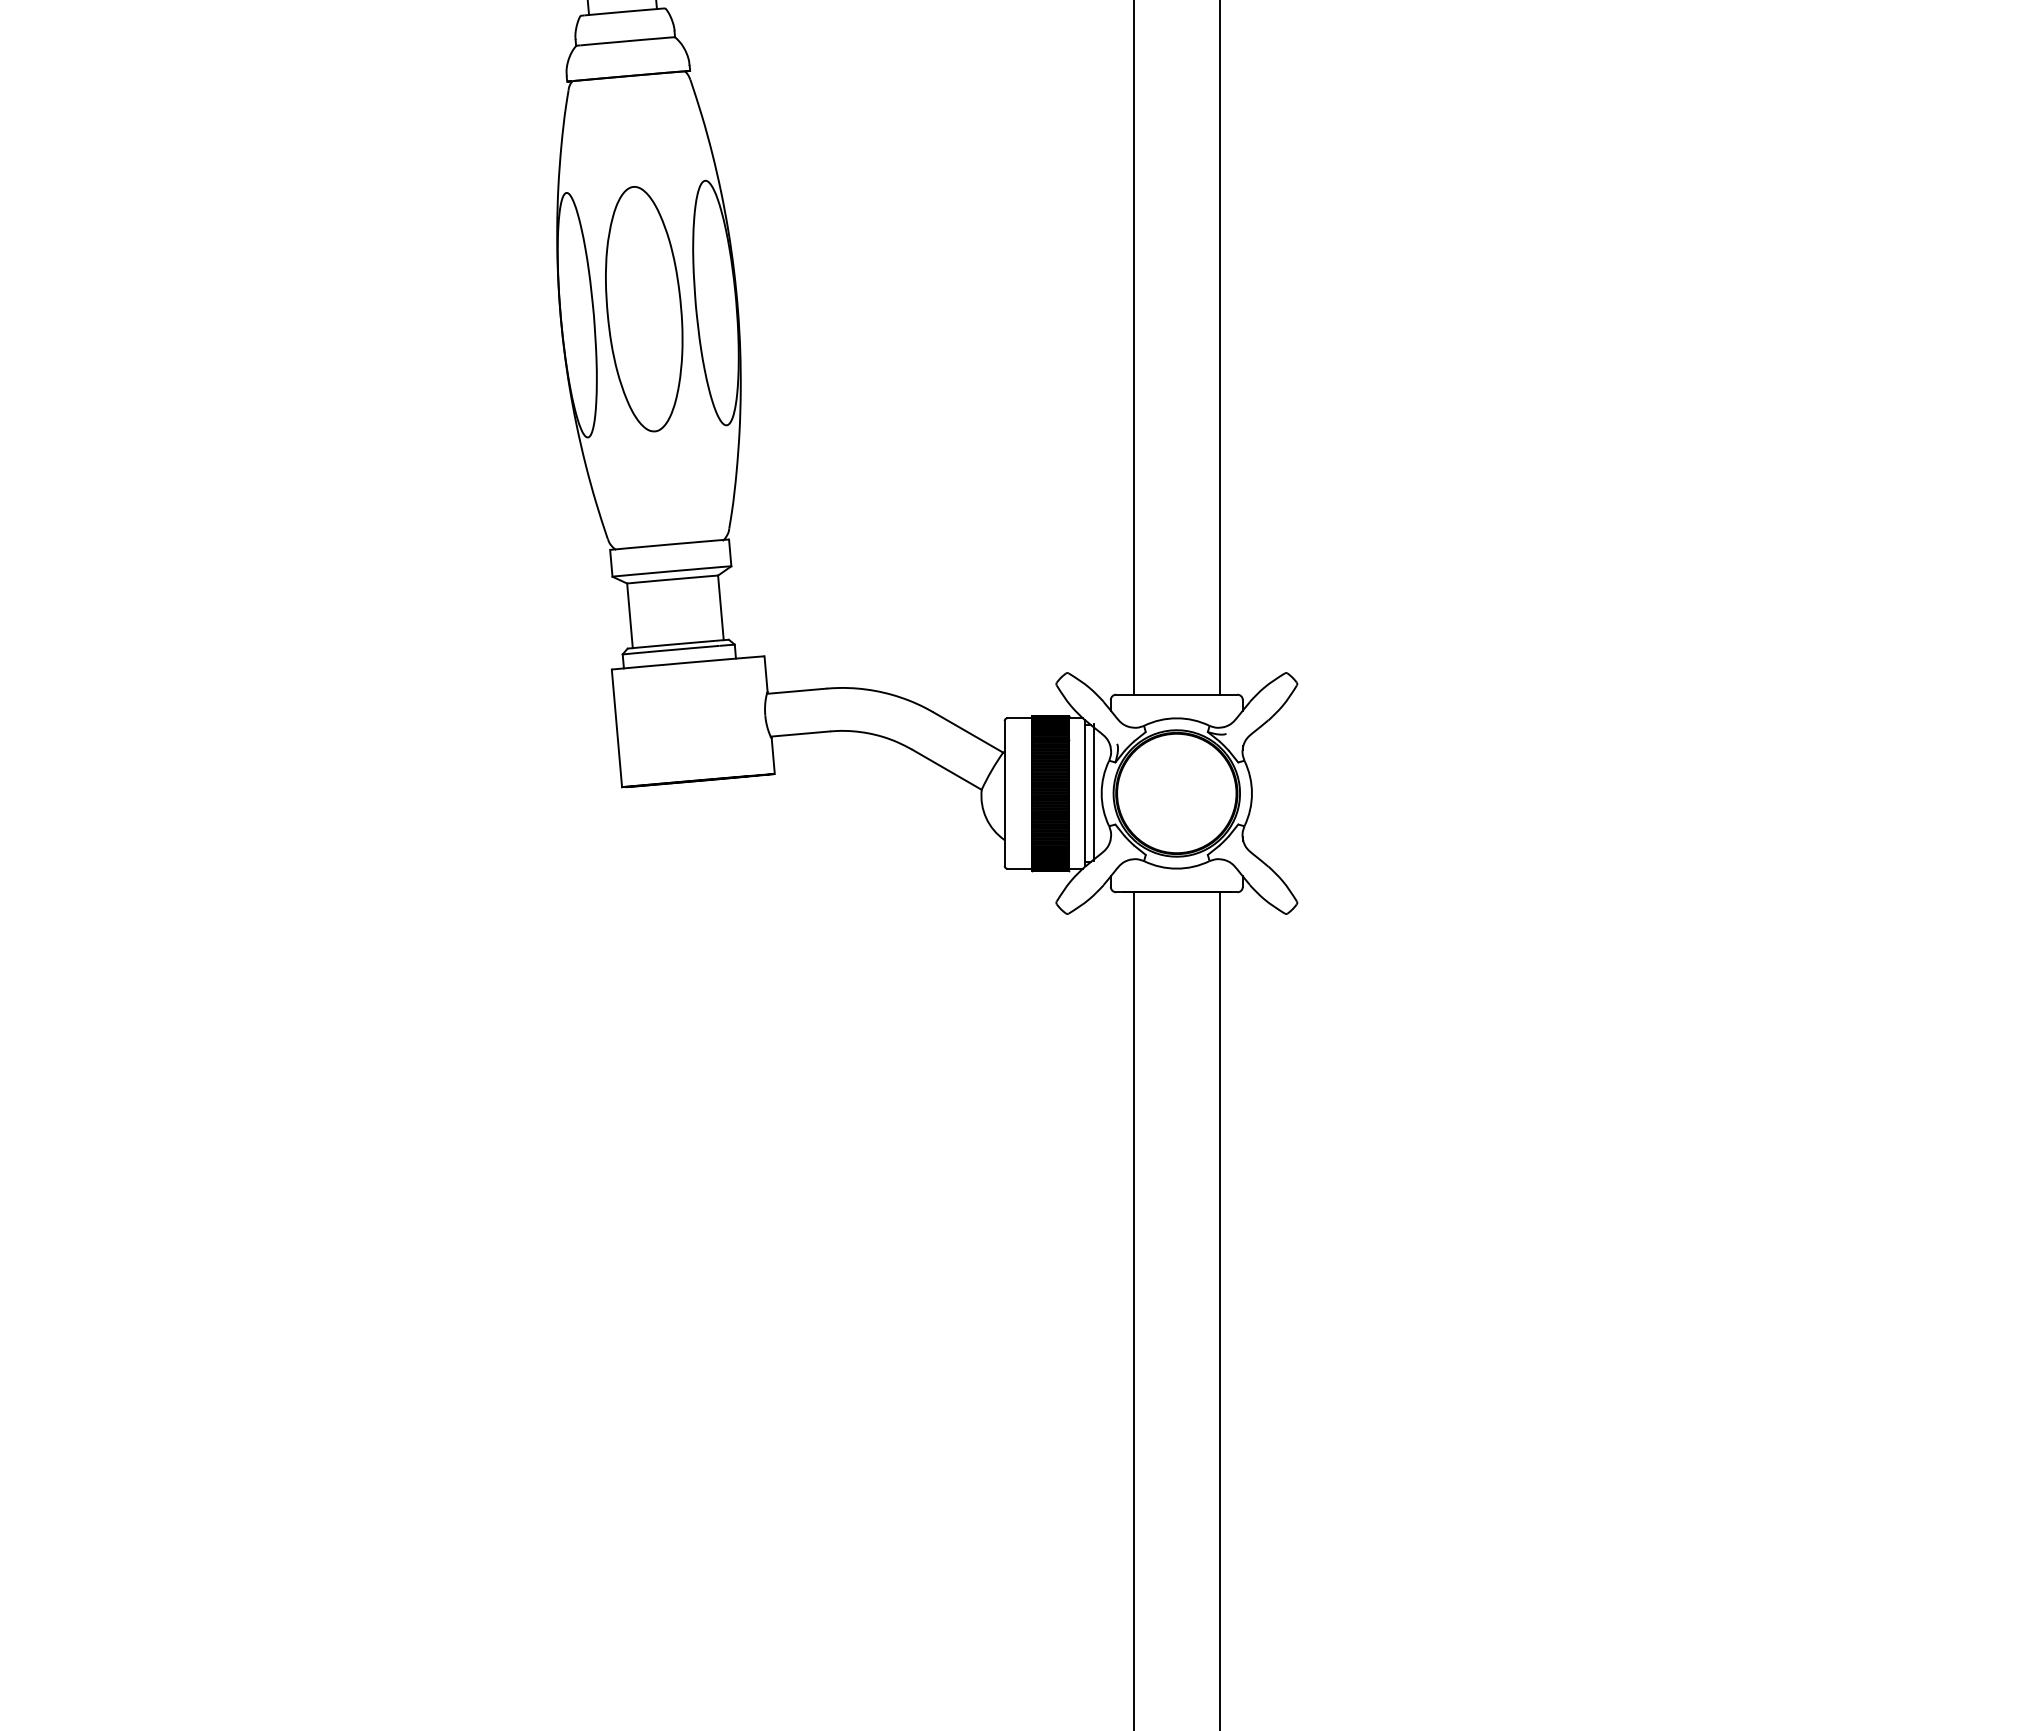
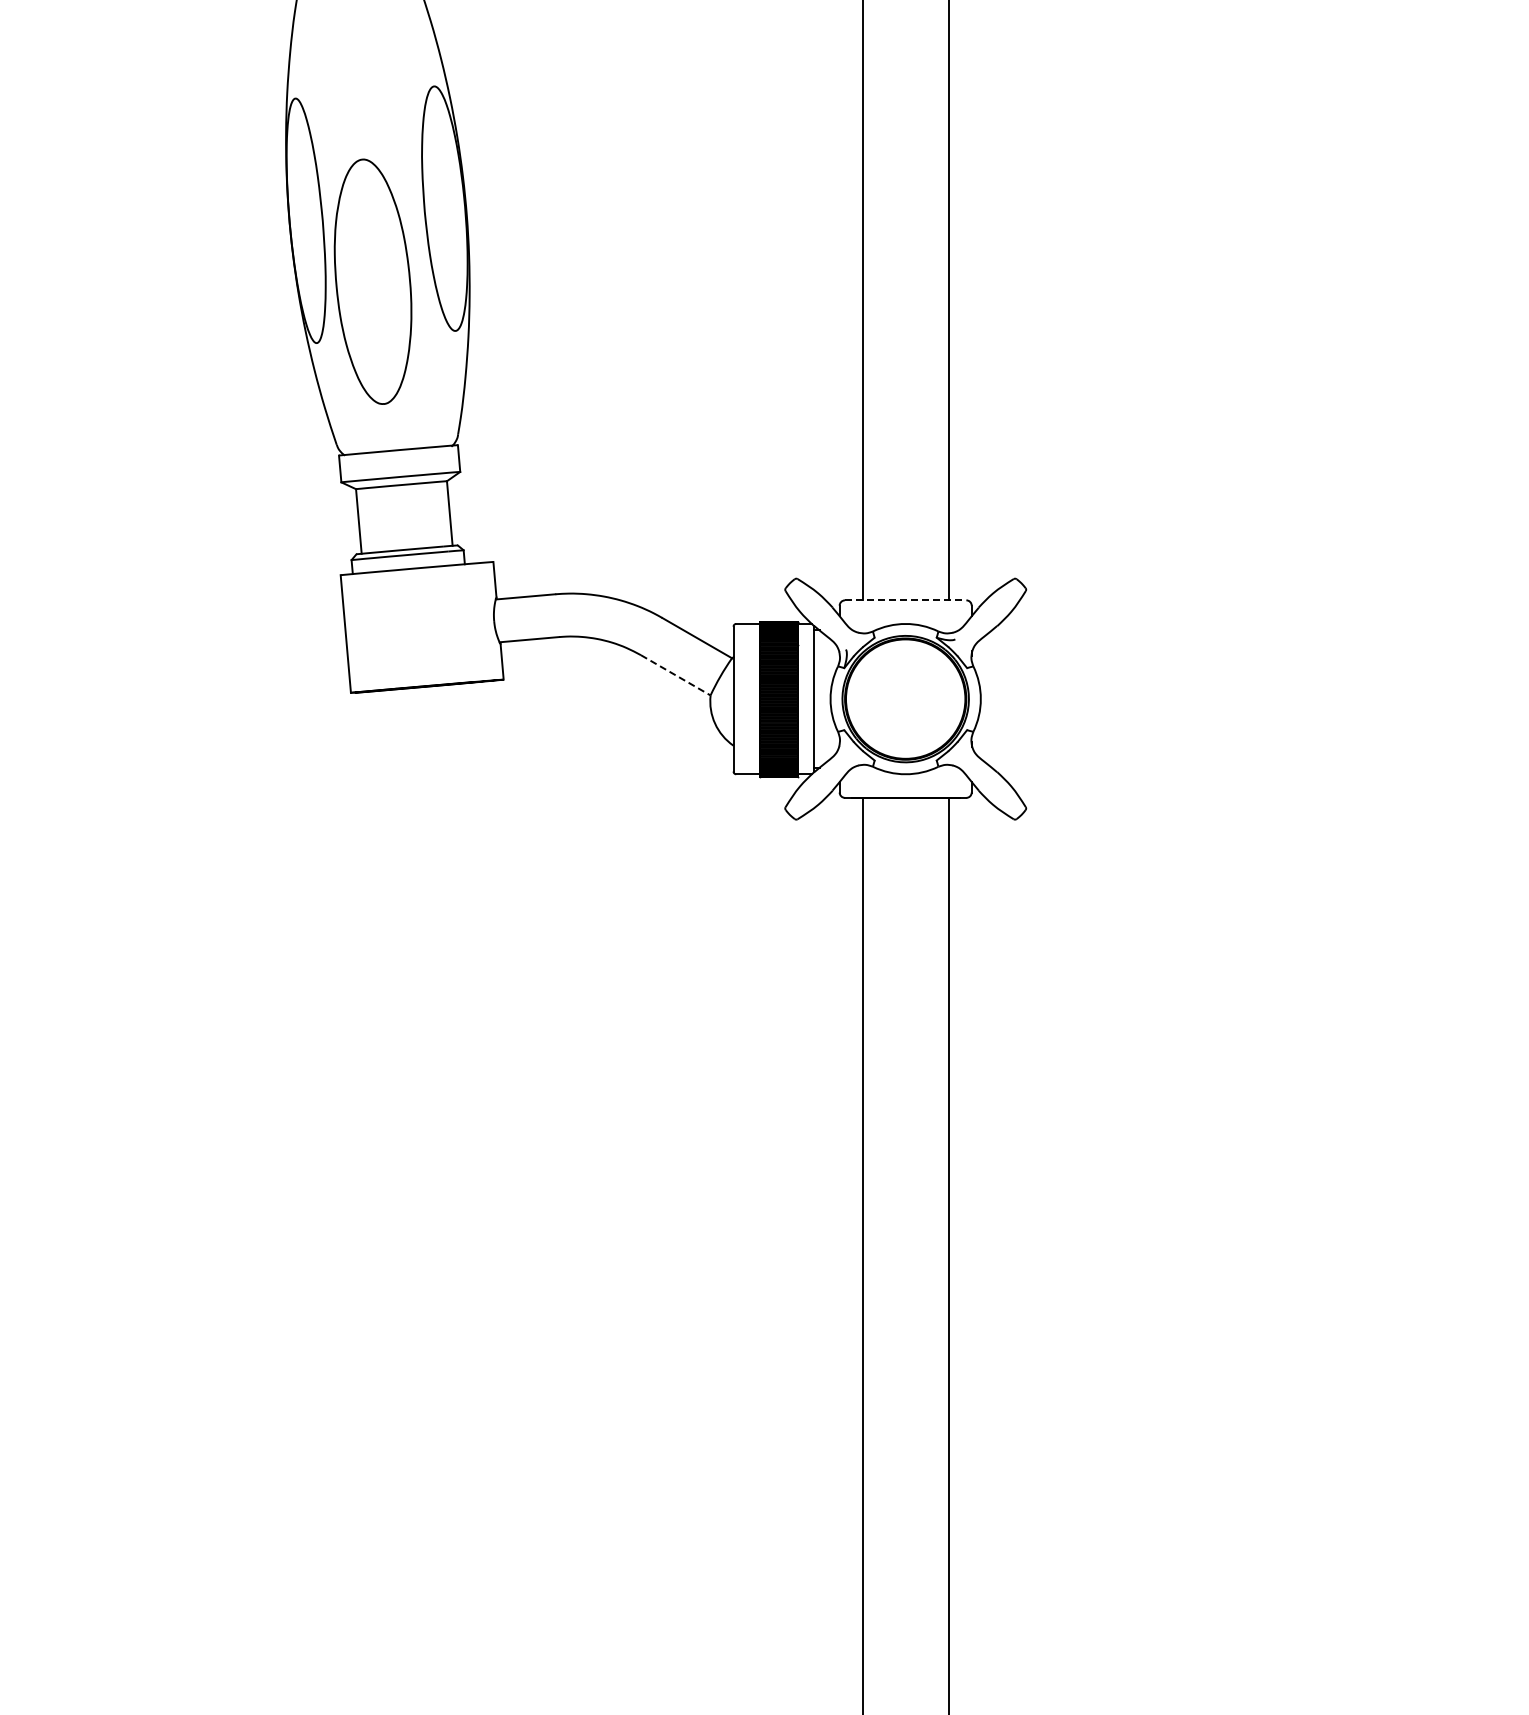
part: (644, 309) -> (373, 282), moved
line: (1176, 694) -> (905, 600), solid -> dashed
line: (947, 769) -> (676, 675), solid -> dashed
line: (1093, 791) -> (822, 697), removed

